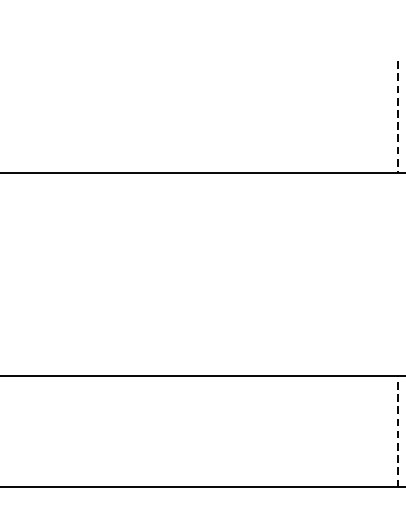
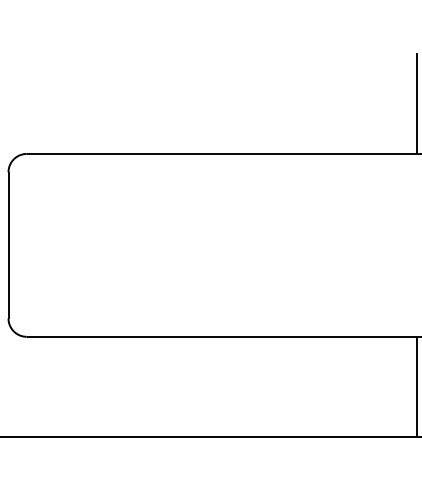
line: (397, 117) -> (417, 104), dashed -> solid
line: (397, 430) -> (417, 386), dashed -> solid

